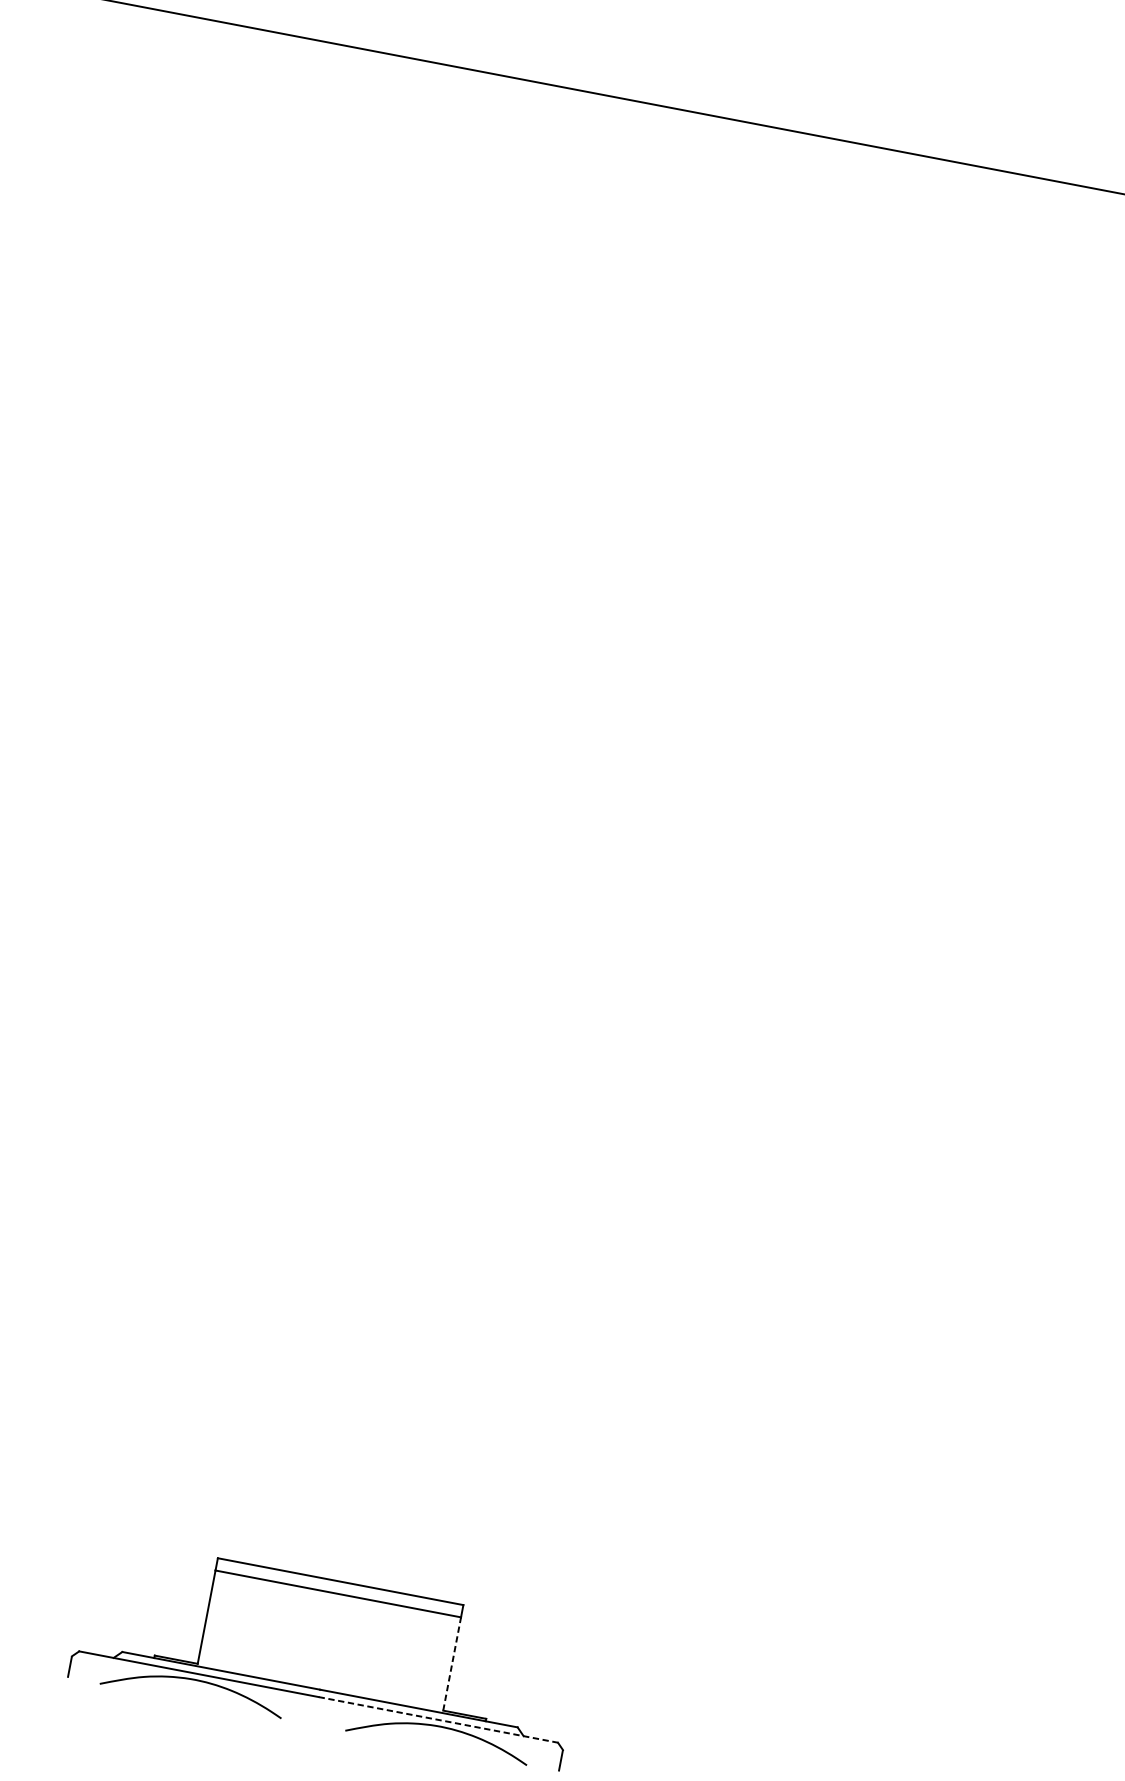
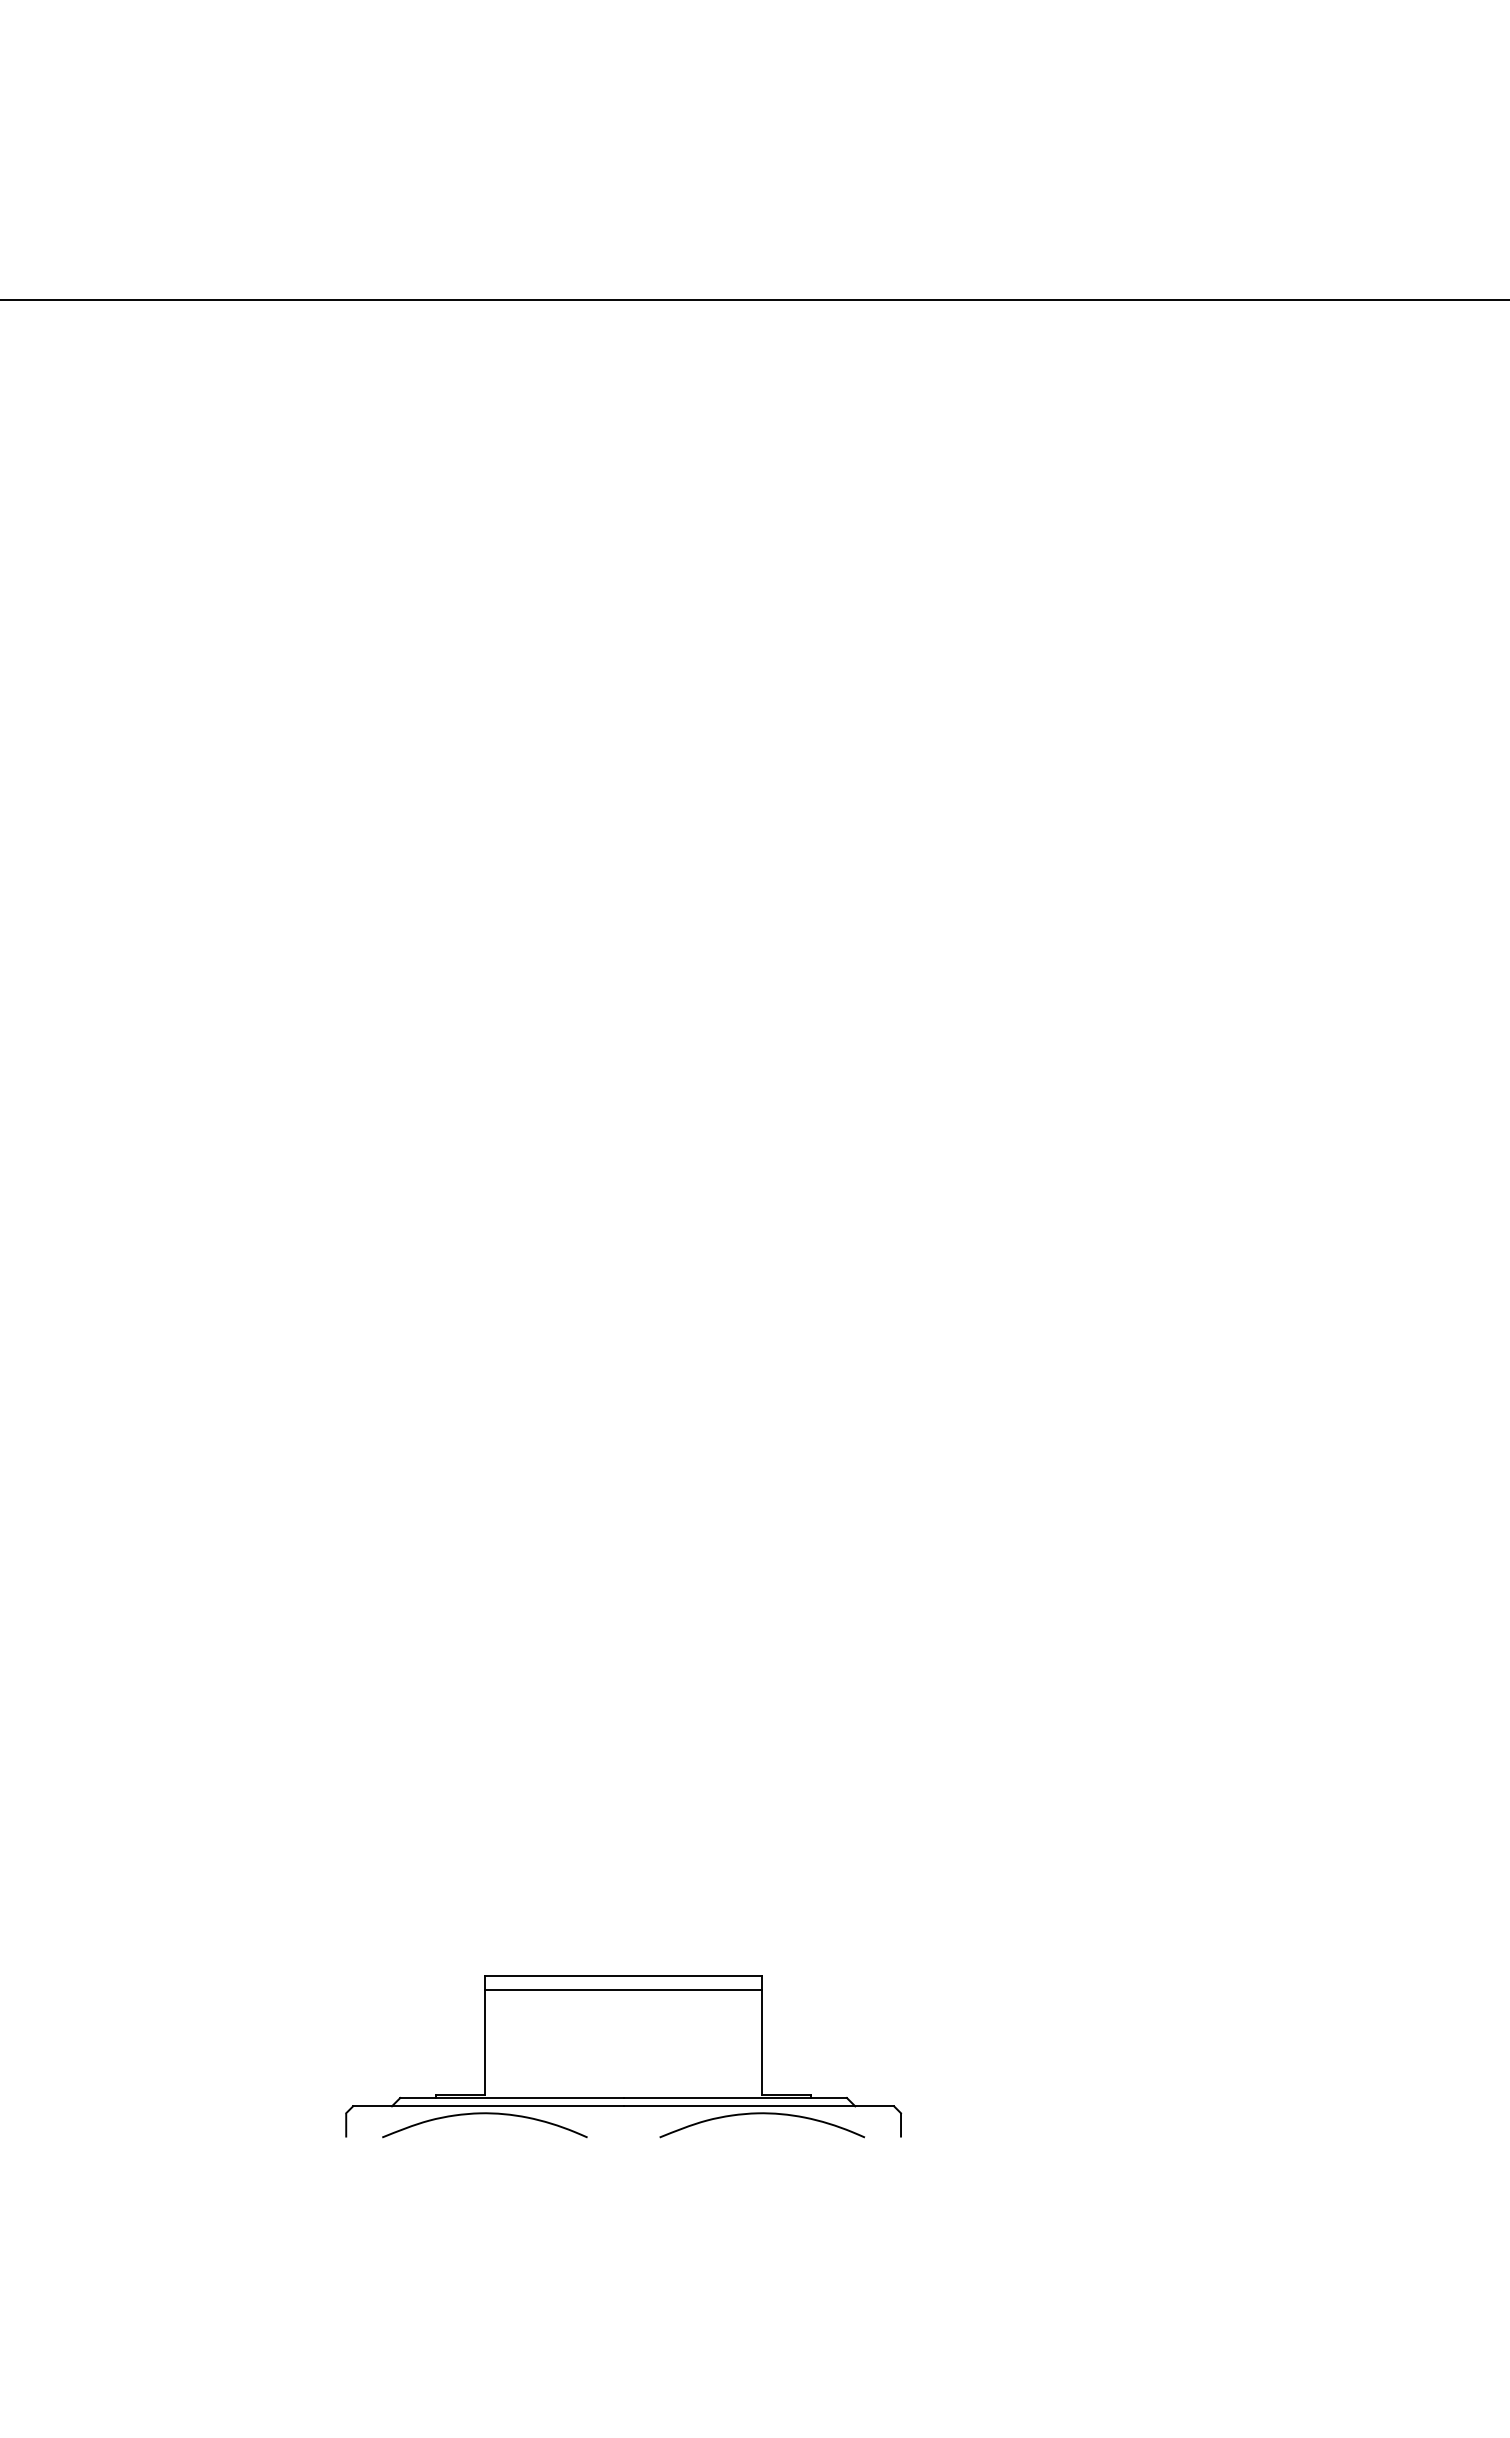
line: (452, 1664) -> (762, 2042), dashed -> solid
line: (438, 1720) -> (759, 2106), dashed -> solid

